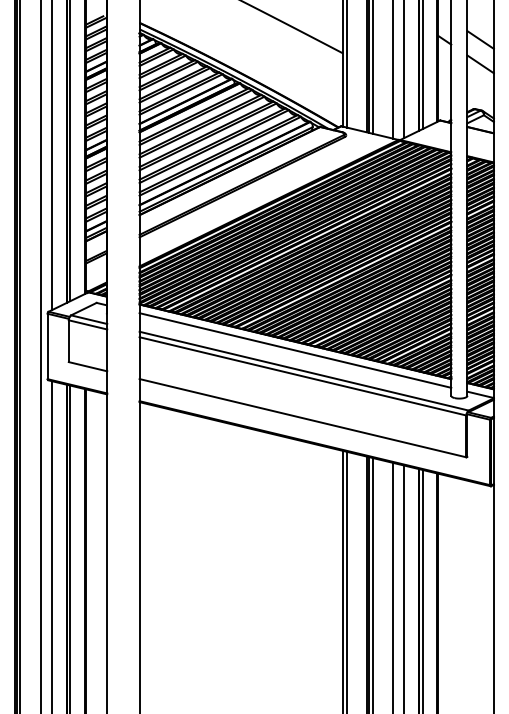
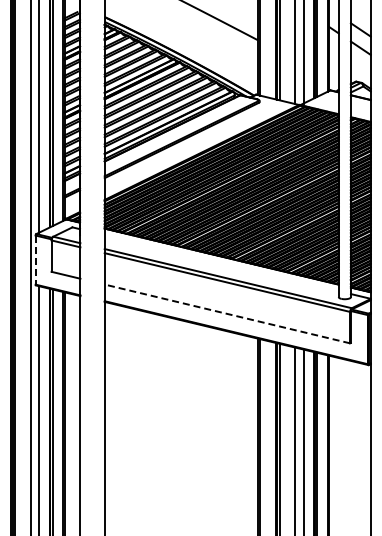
line: (47, 347) -> (35, 260), solid -> dashed
line: (295, 351) -> (221, 263), removed
line: (301, 417) -> (226, 313), solid -> dashed

